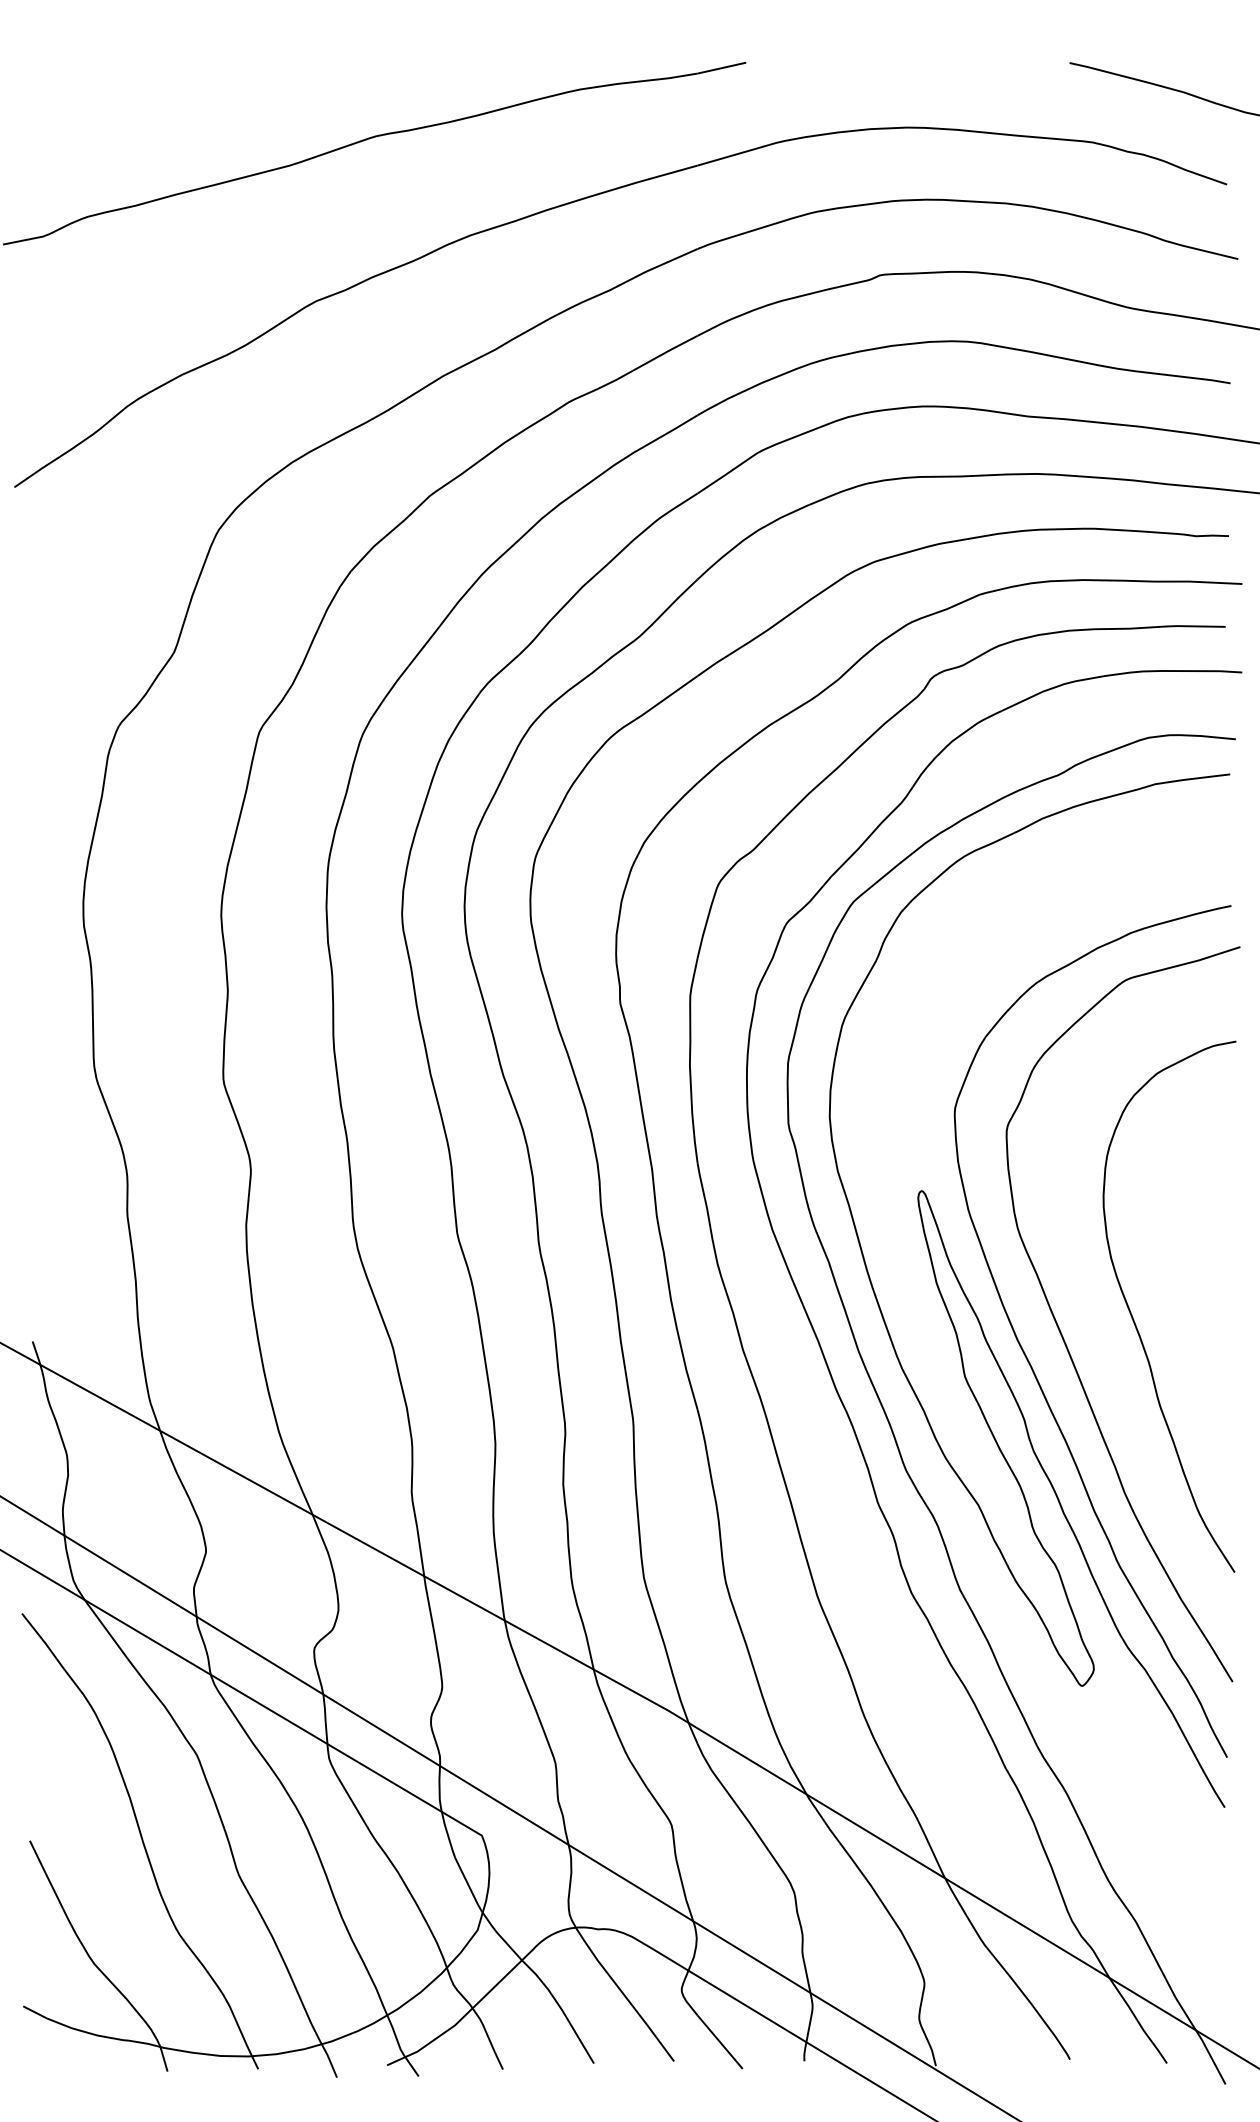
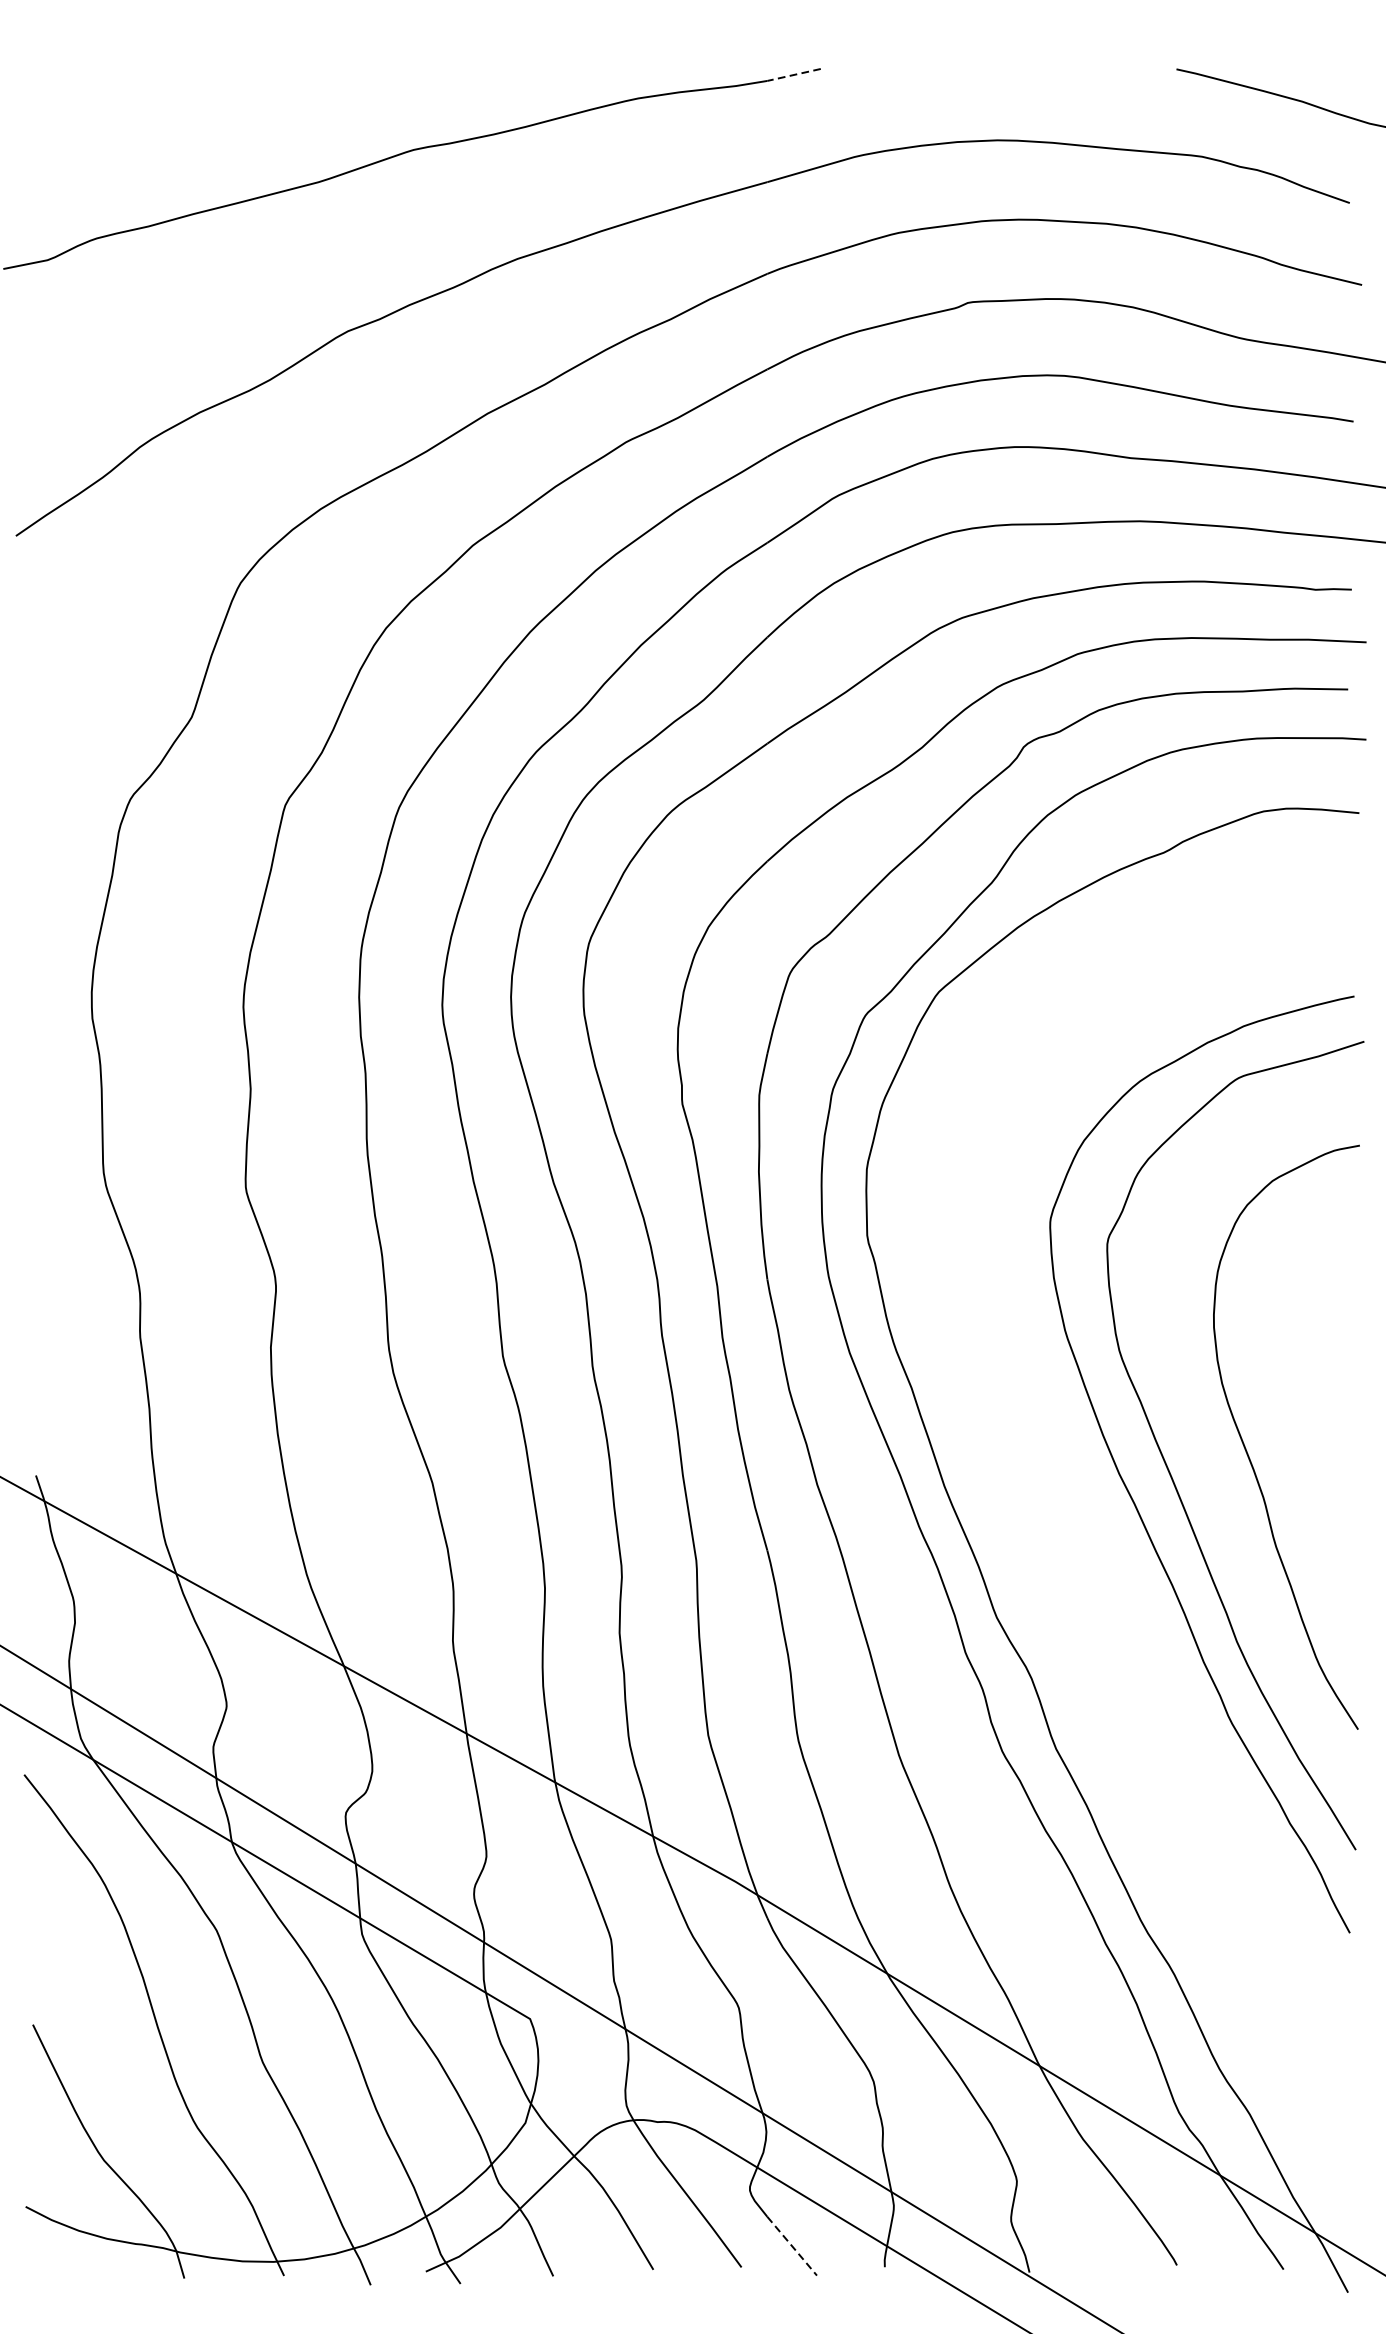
line: (721, 68) -> (793, 75), solid -> dashed
curve: (977, 1315) -> (1075, 1446), removed
line: (720, 2042) -> (792, 2246), solid -> dashed

